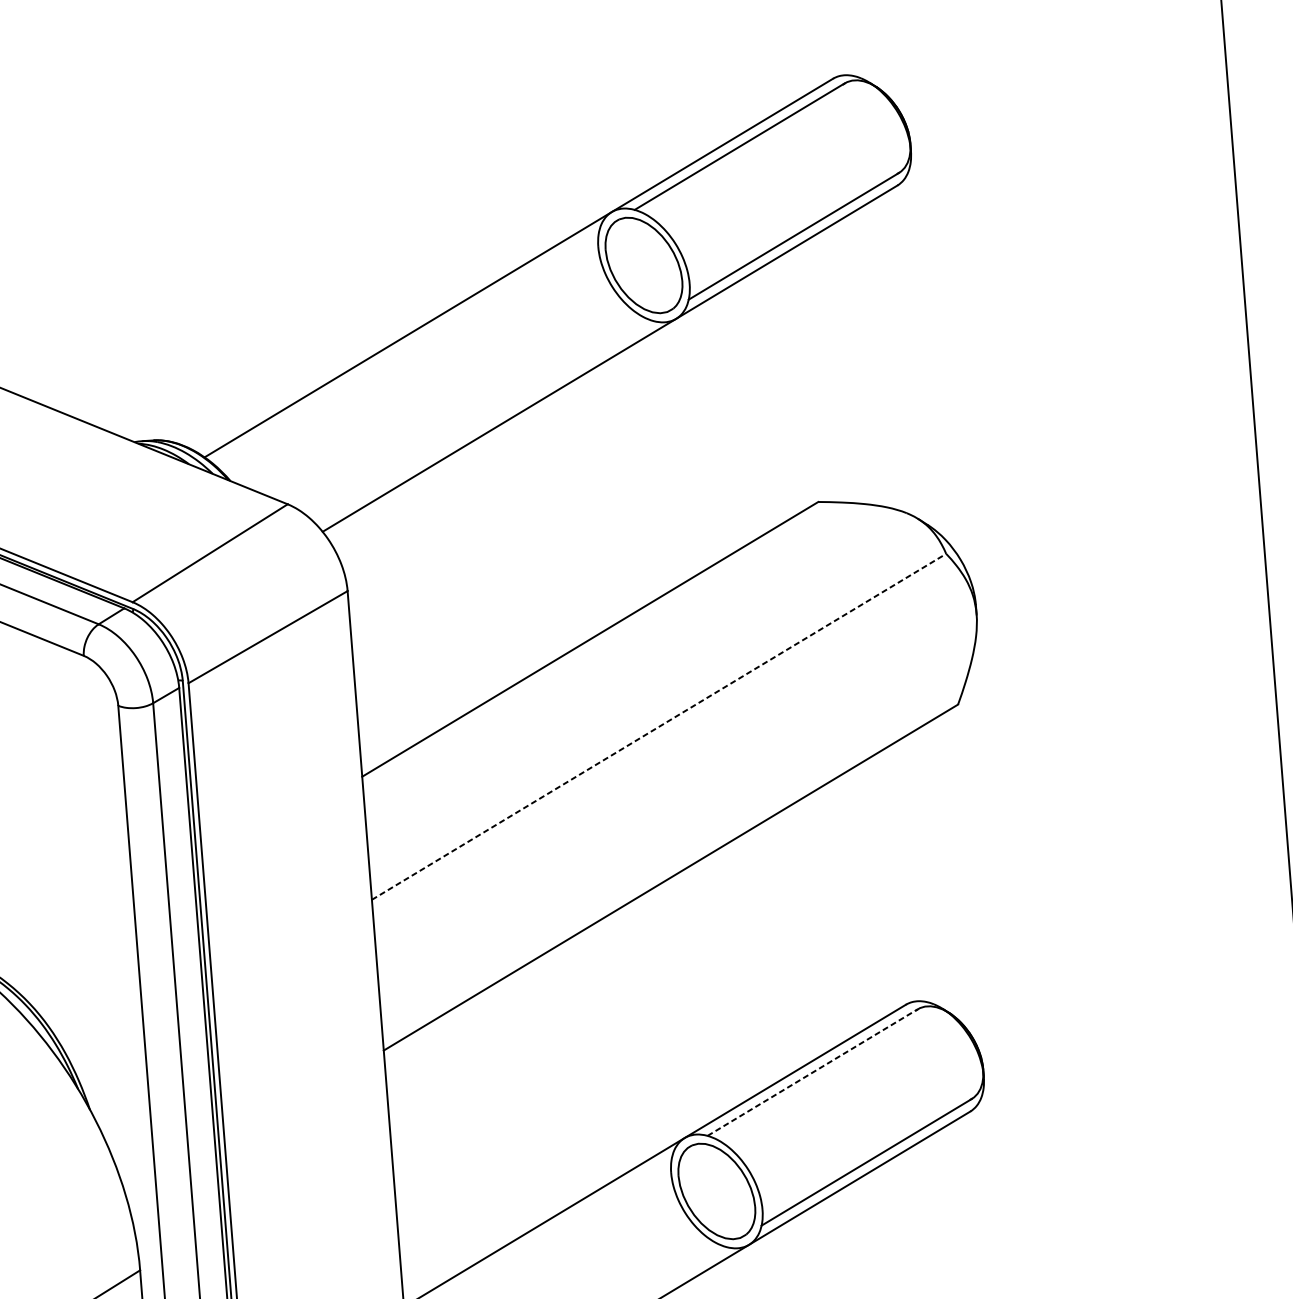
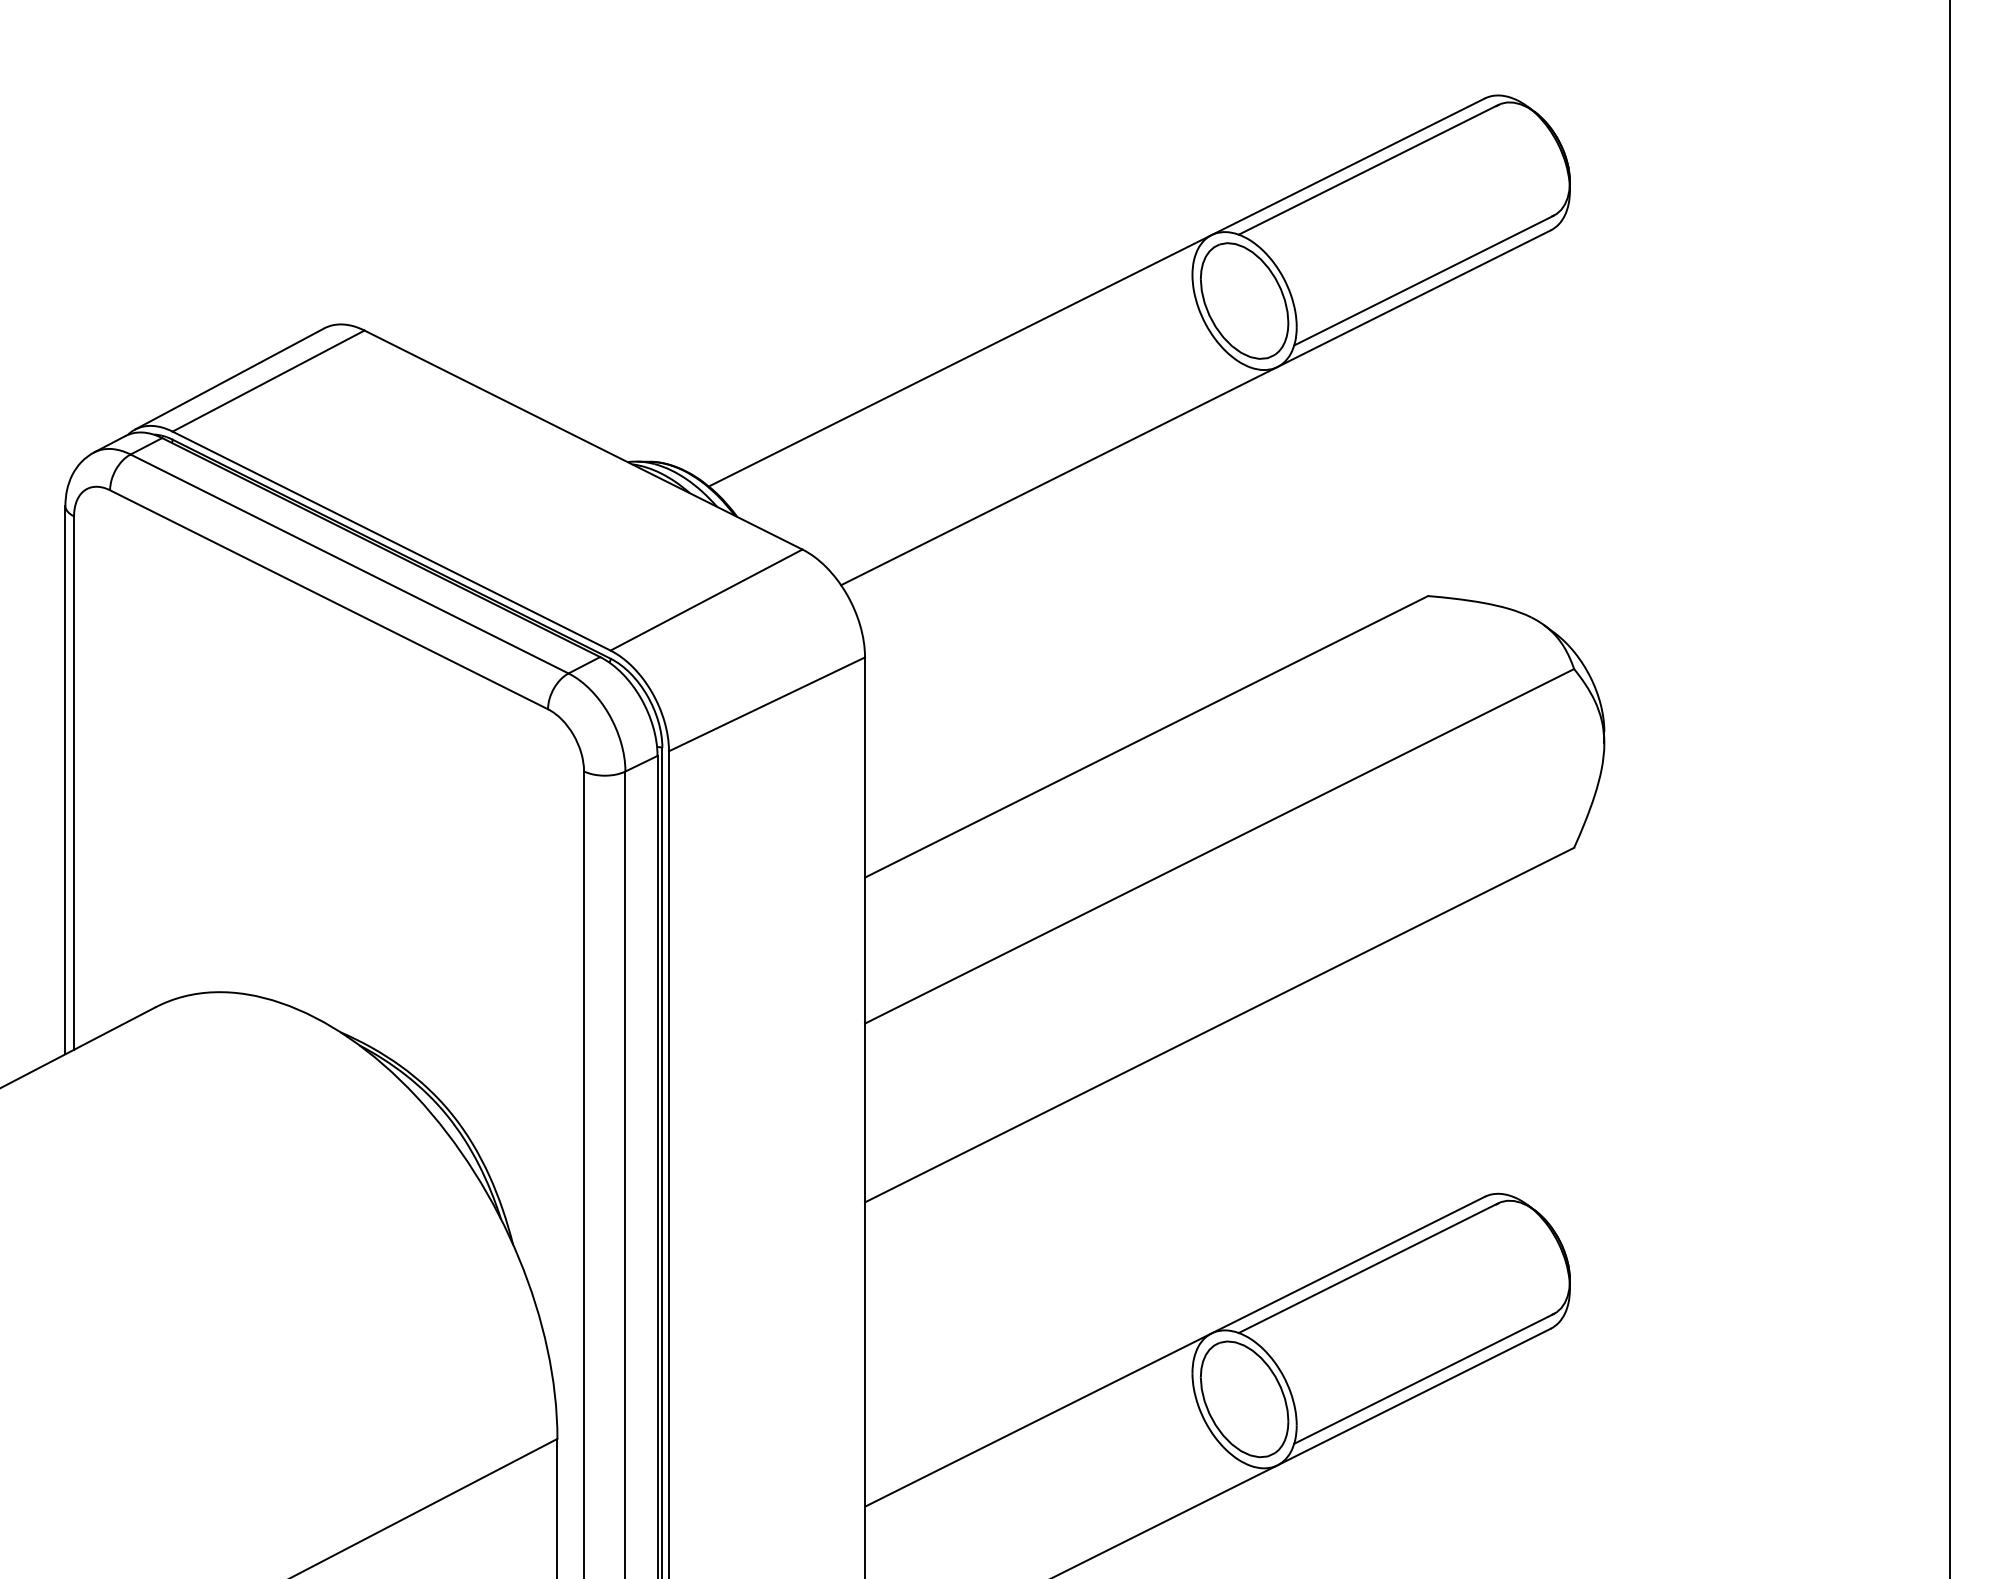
line: (659, 726) -> (1220, 846), dashed -> solid
line: (813, 1071) -> (1369, 1267), dashed -> solid

